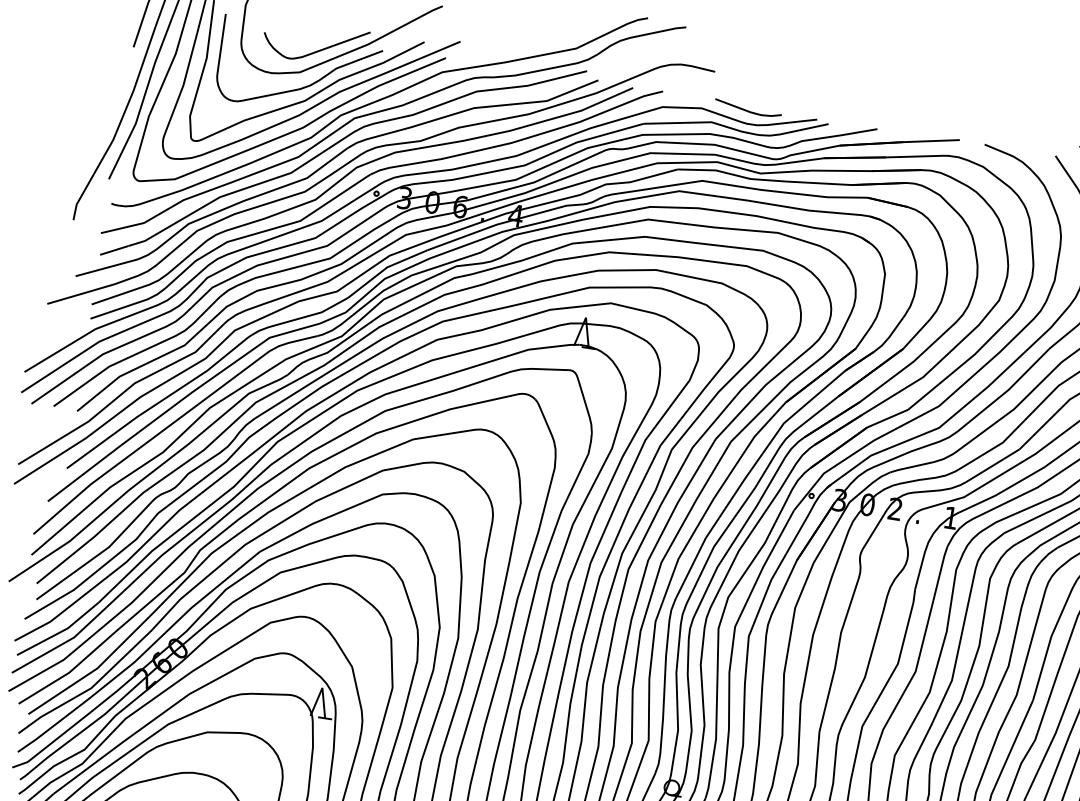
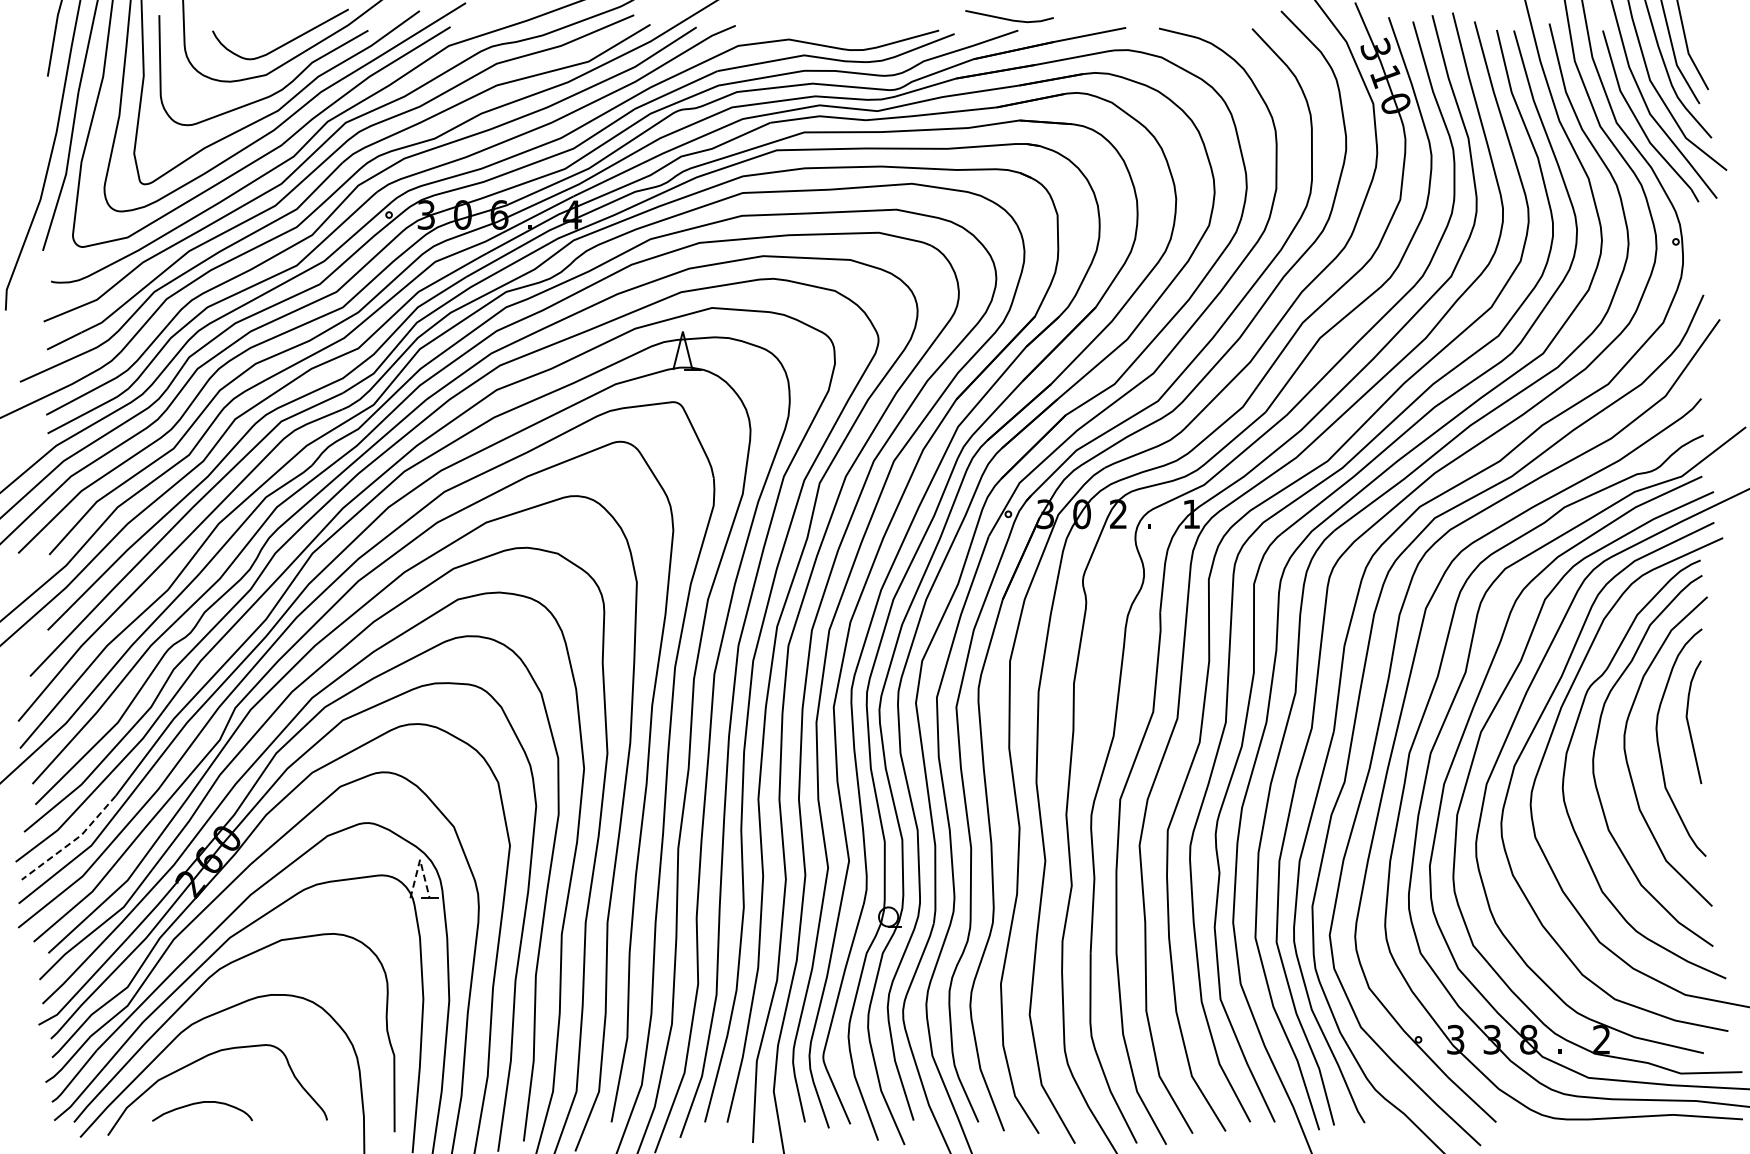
line: (747, 110) -> (1008, 18), moved
line: (60, 632) -> (72, 841), solid -> dashed
line: (322, 687) -> (420, 859), solid -> dashed

